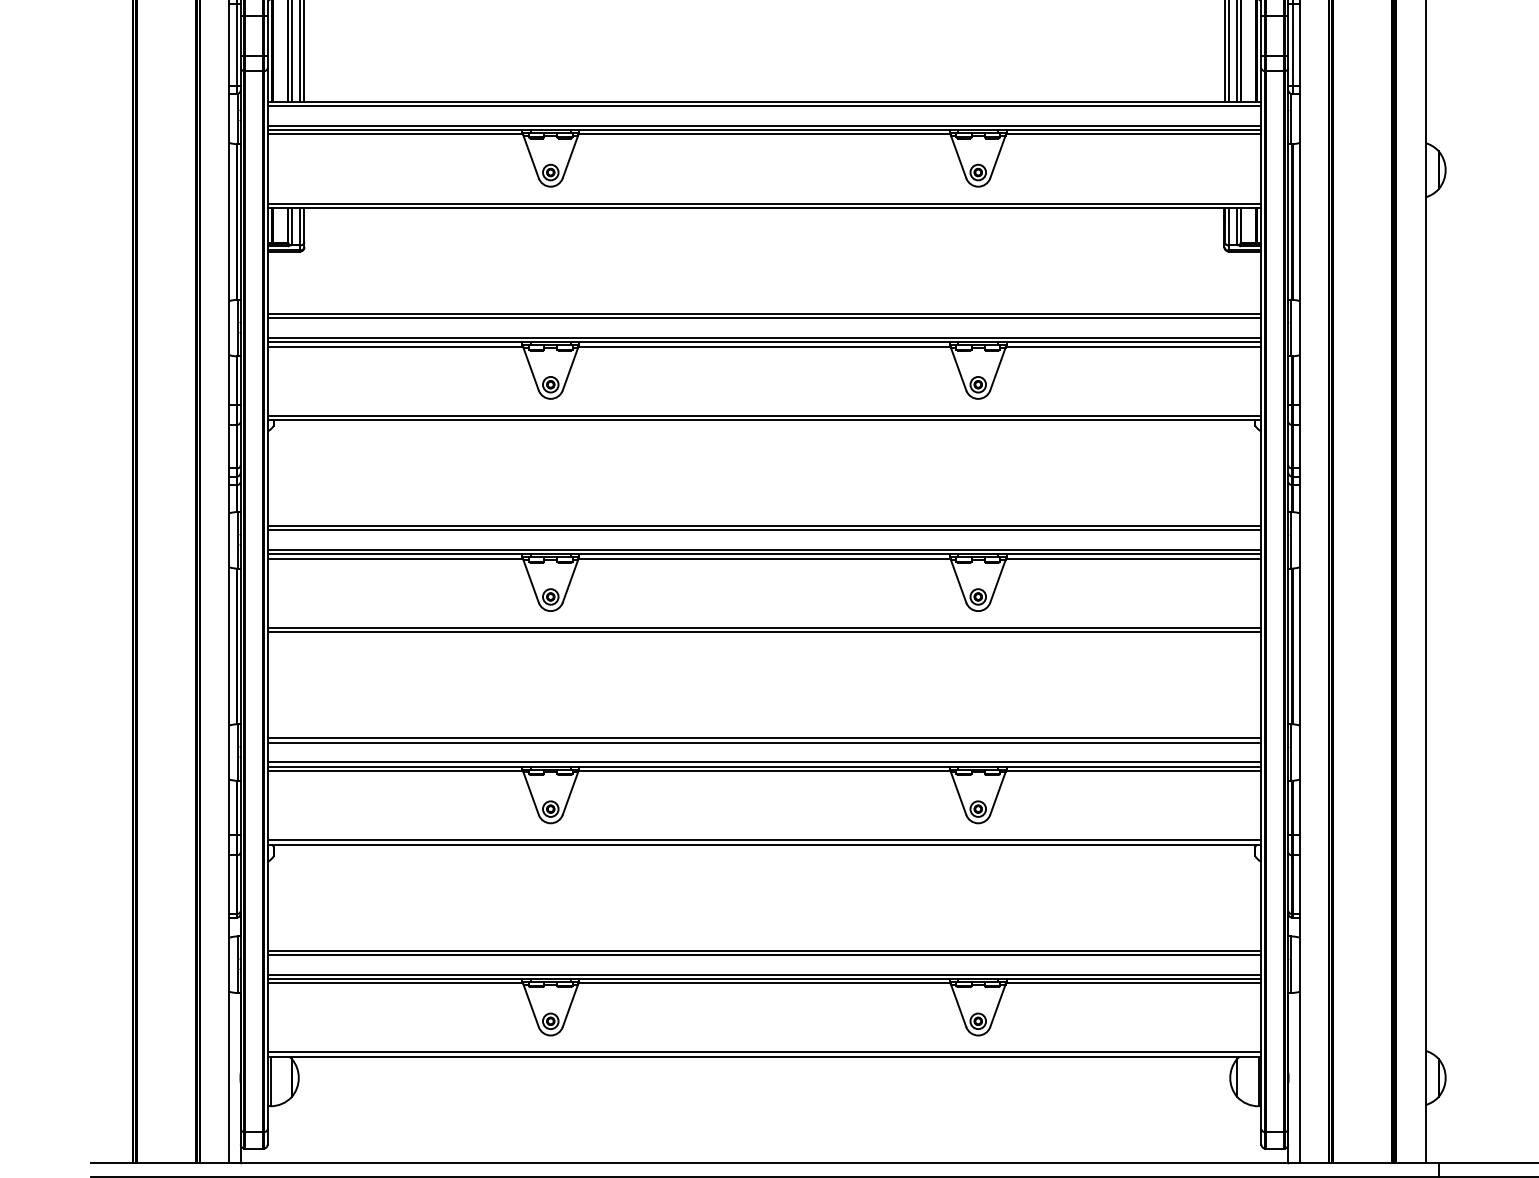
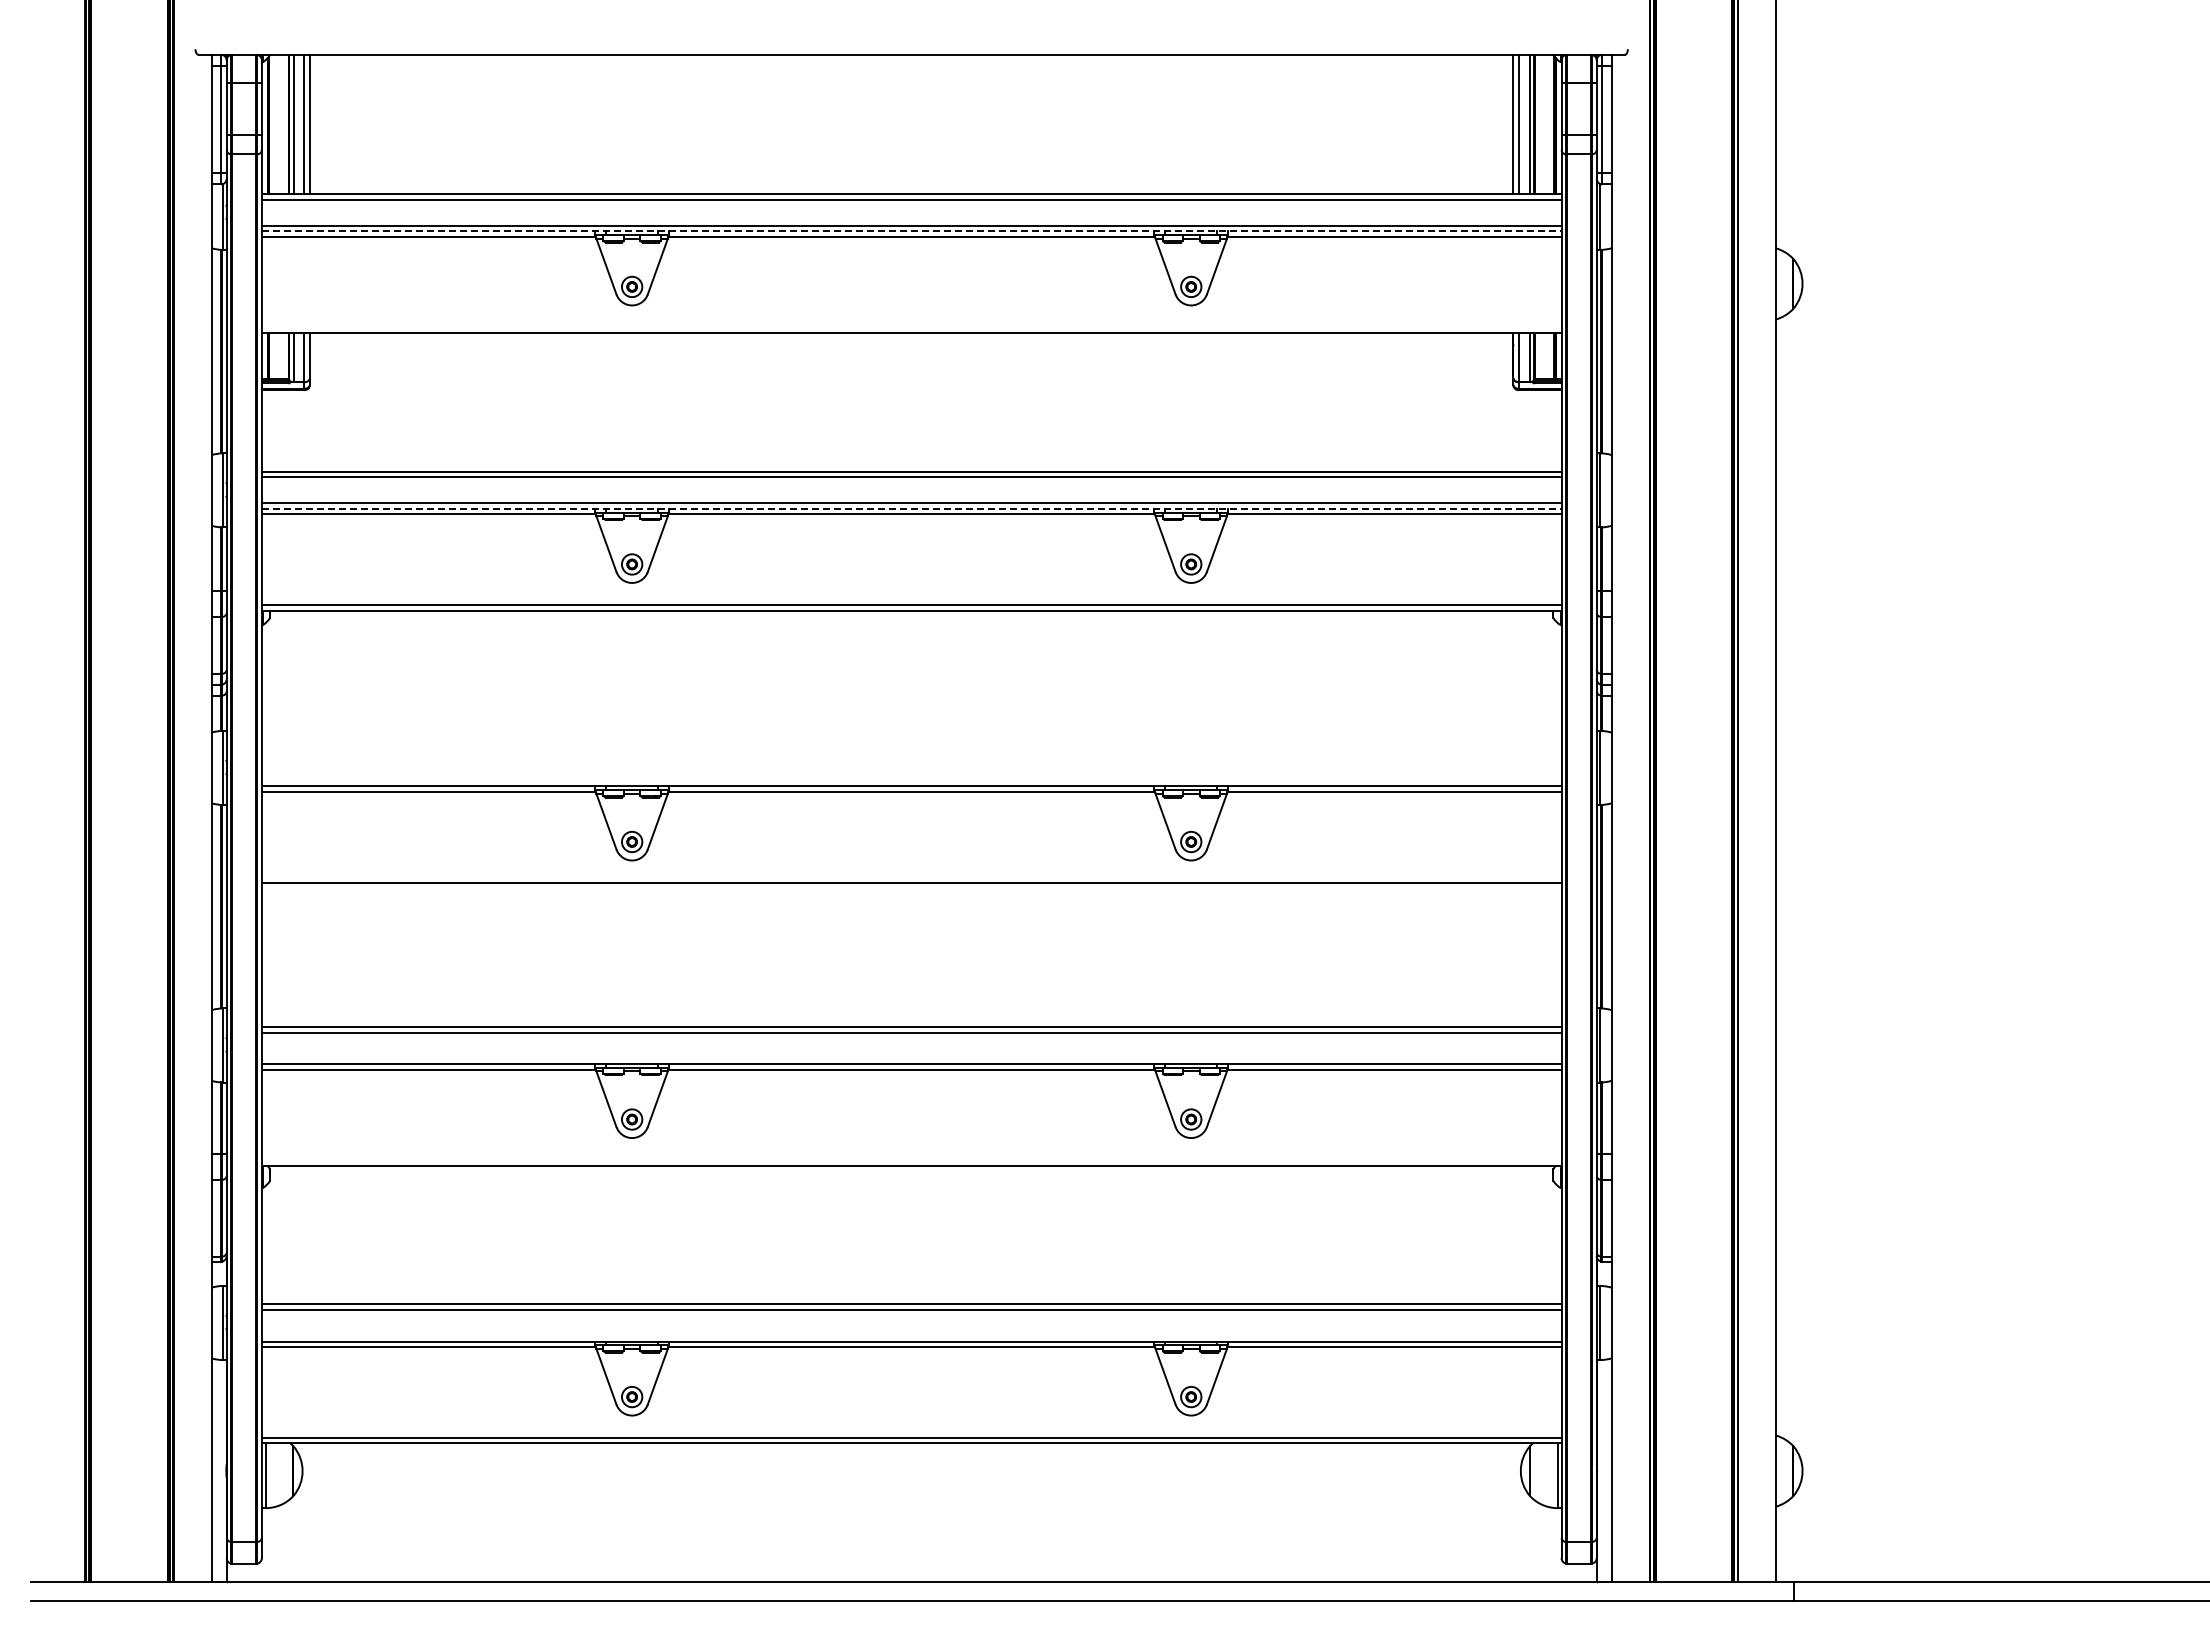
line: (764, 130) -> (911, 231), solid -> dashed
line: (764, 203) -> (911, 327), removed
line: (764, 341) -> (911, 508), solid -> dashed
line: (764, 526) -> (911, 749), removed
line: (764, 530) -> (911, 754), removed
line: (764, 549) -> (911, 780), removed
line: (764, 632) -> (911, 888), removed
line: (764, 762) -> (911, 1058), removed
line: (764, 840) -> (911, 1160), removed
line: (764, 974) -> (911, 1335), removed

